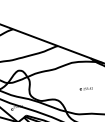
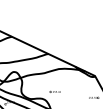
part: (85, 88) -> (54, 91), moved

